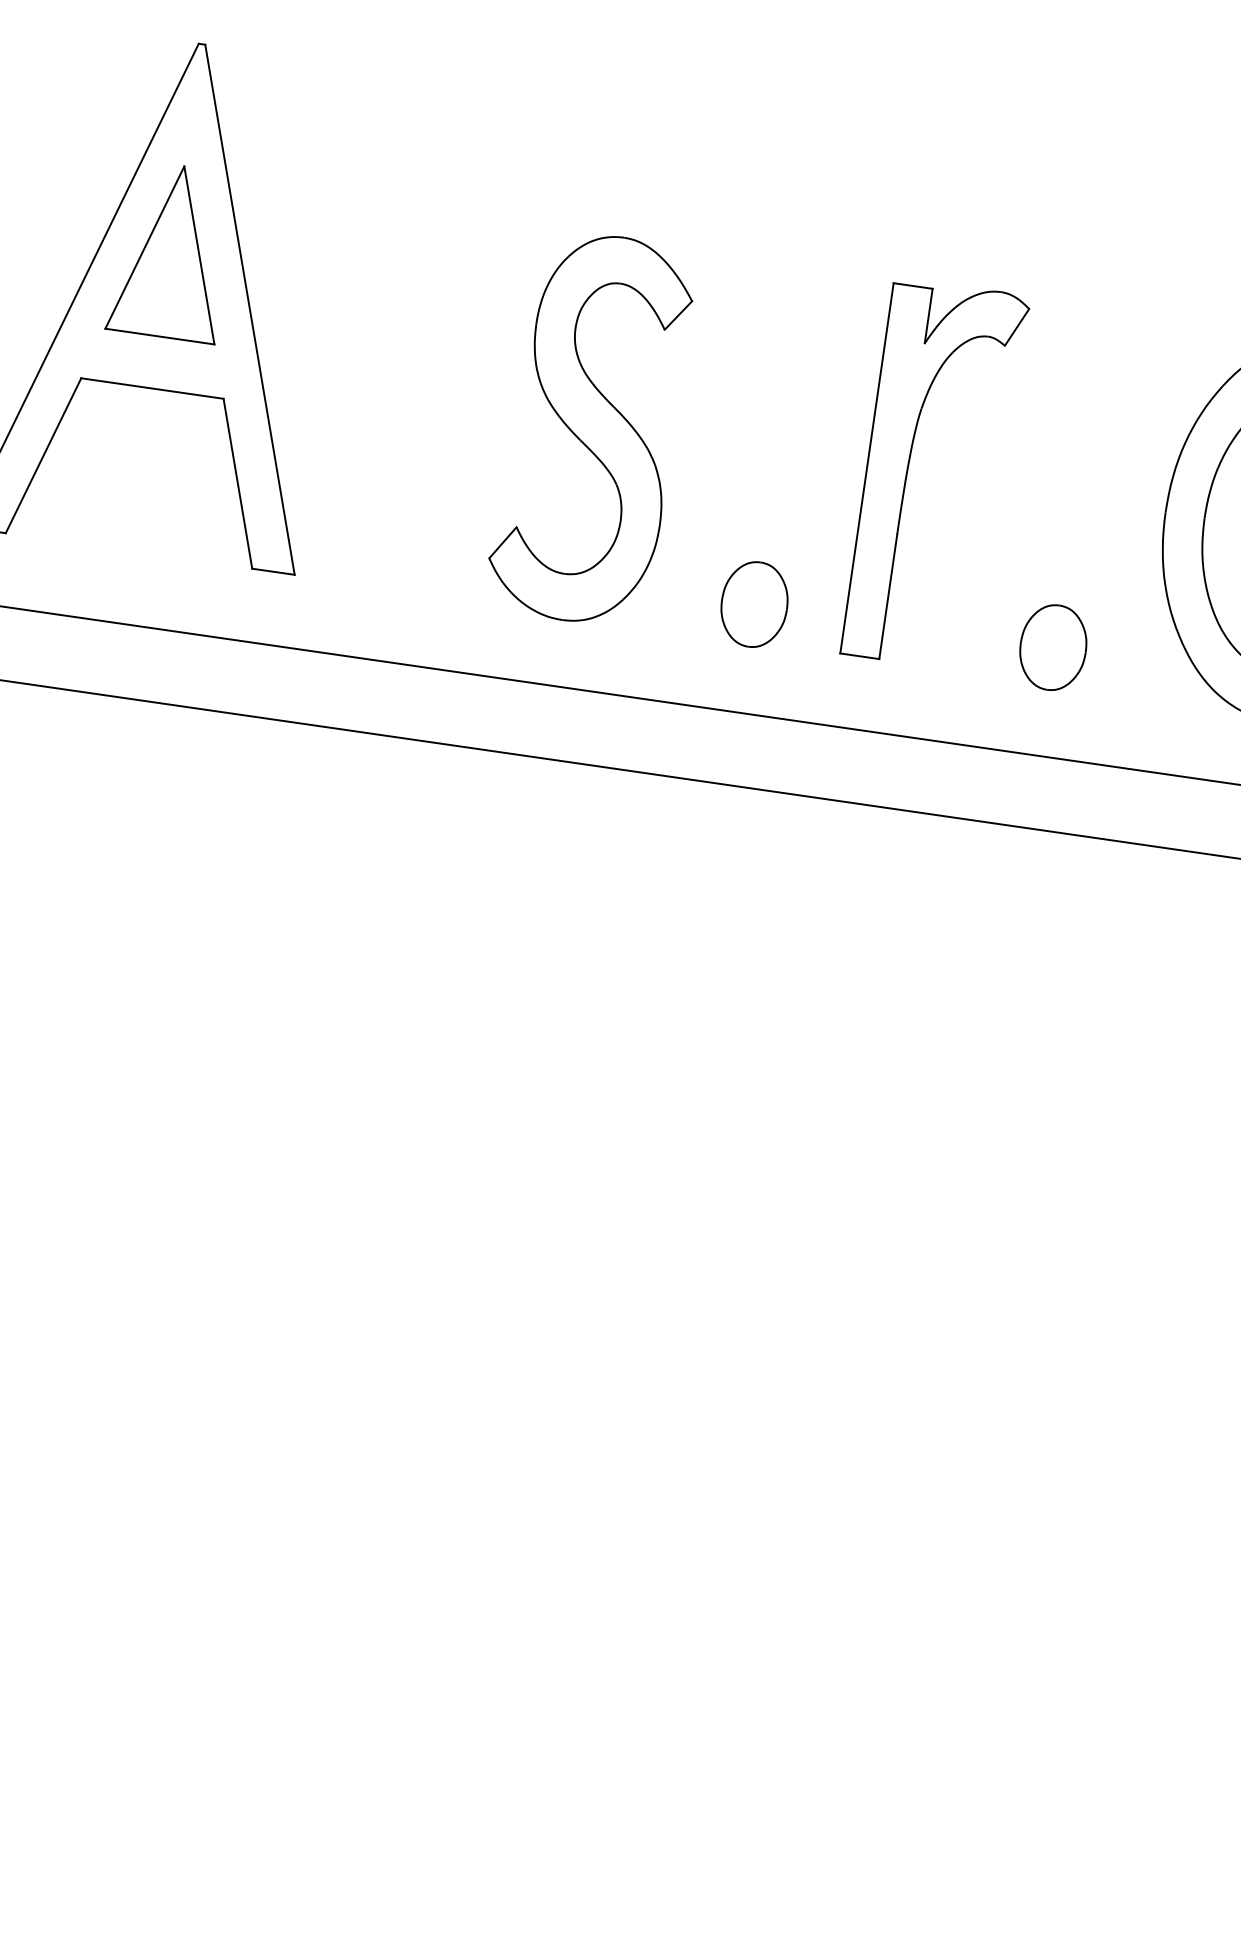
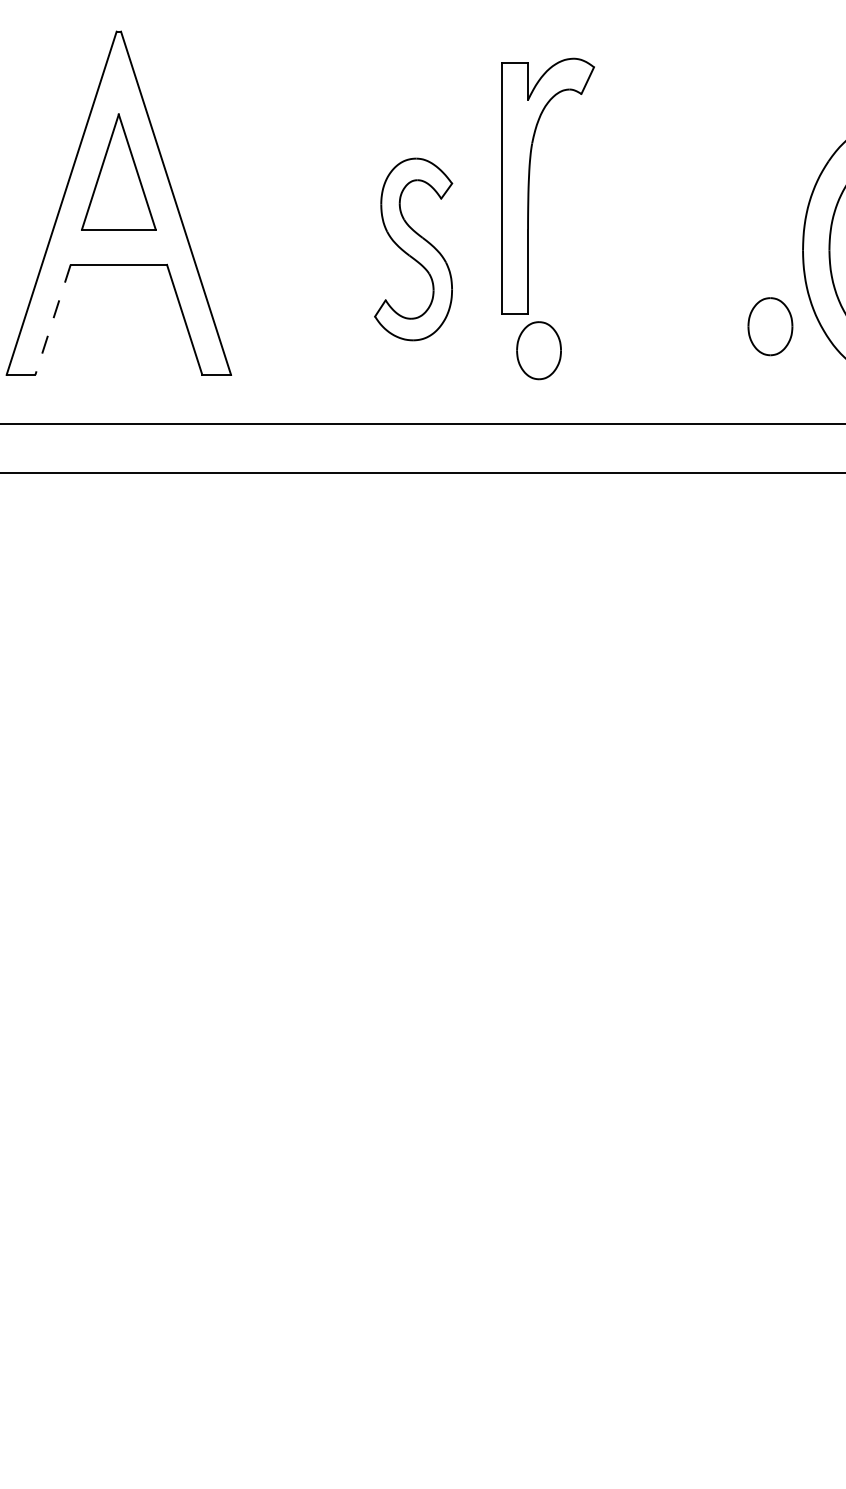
part: (590, 428) -> (413, 249), size x0.7
line: (44, 455) -> (53, 319), solid -> dashed
part: (908, 469) -> (529, 185), moved
part: (1053, 647) -> (770, 326), moved

